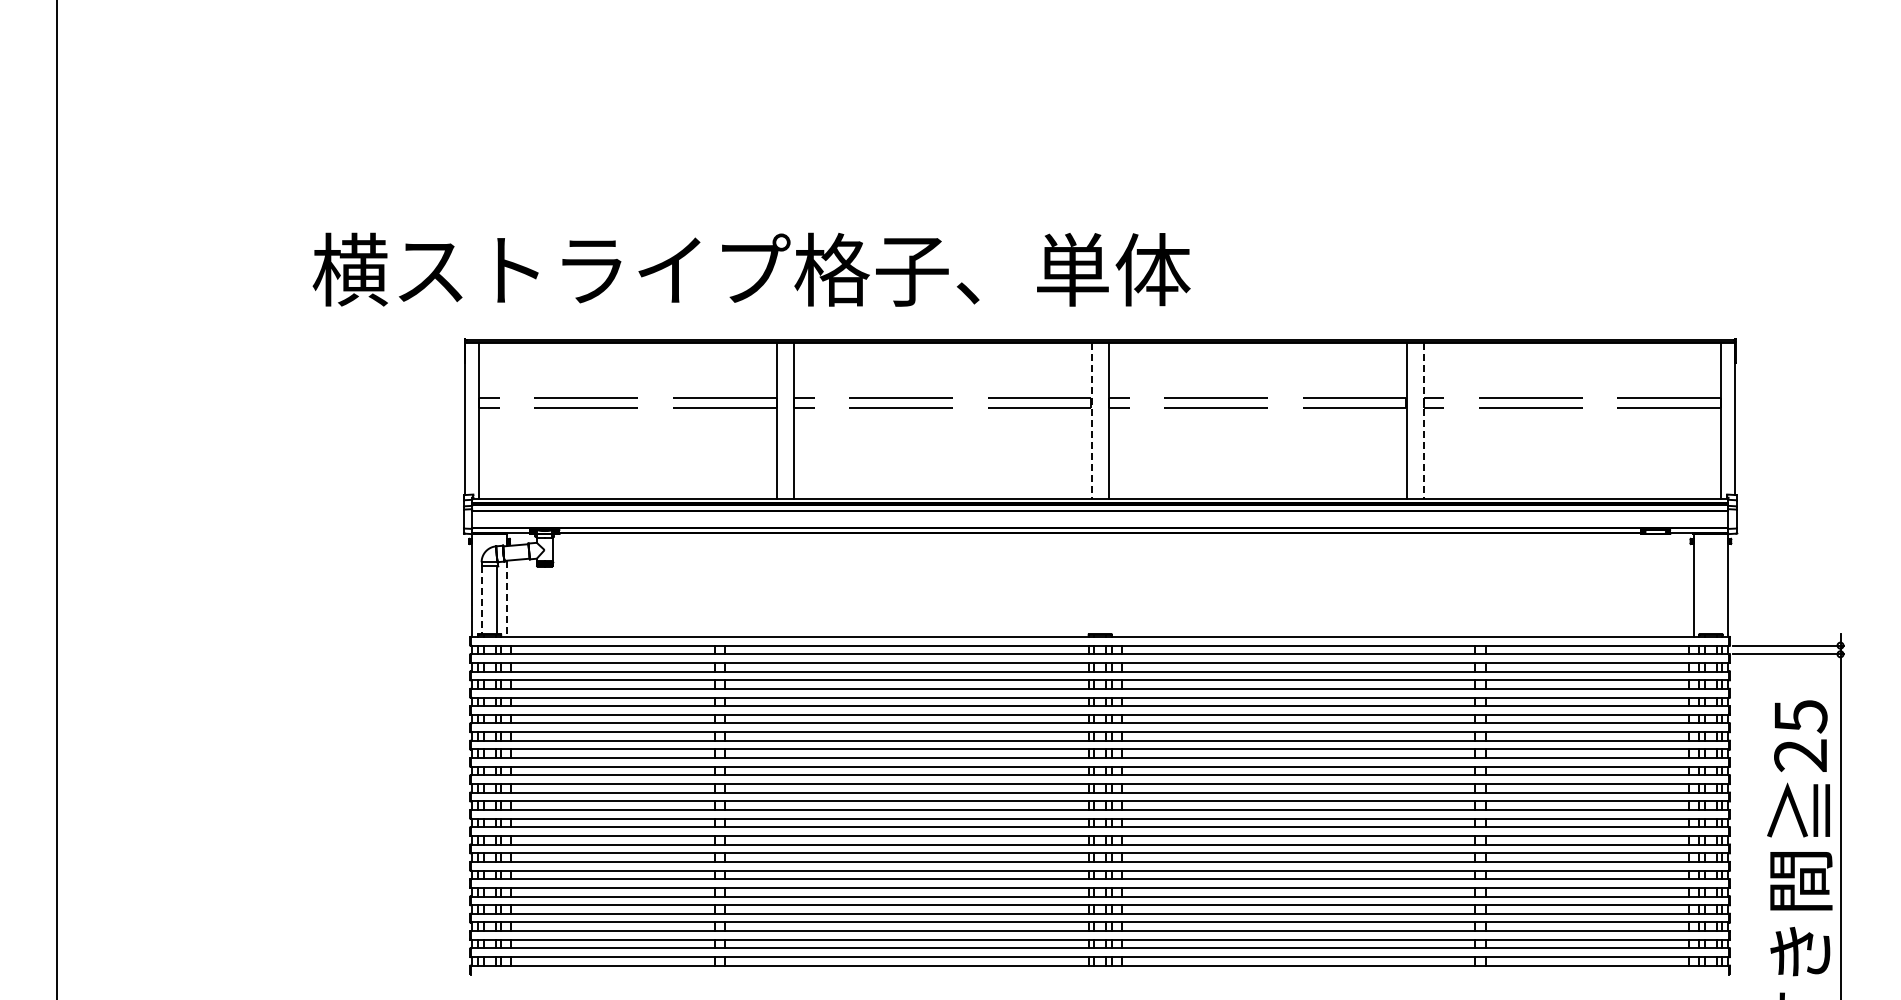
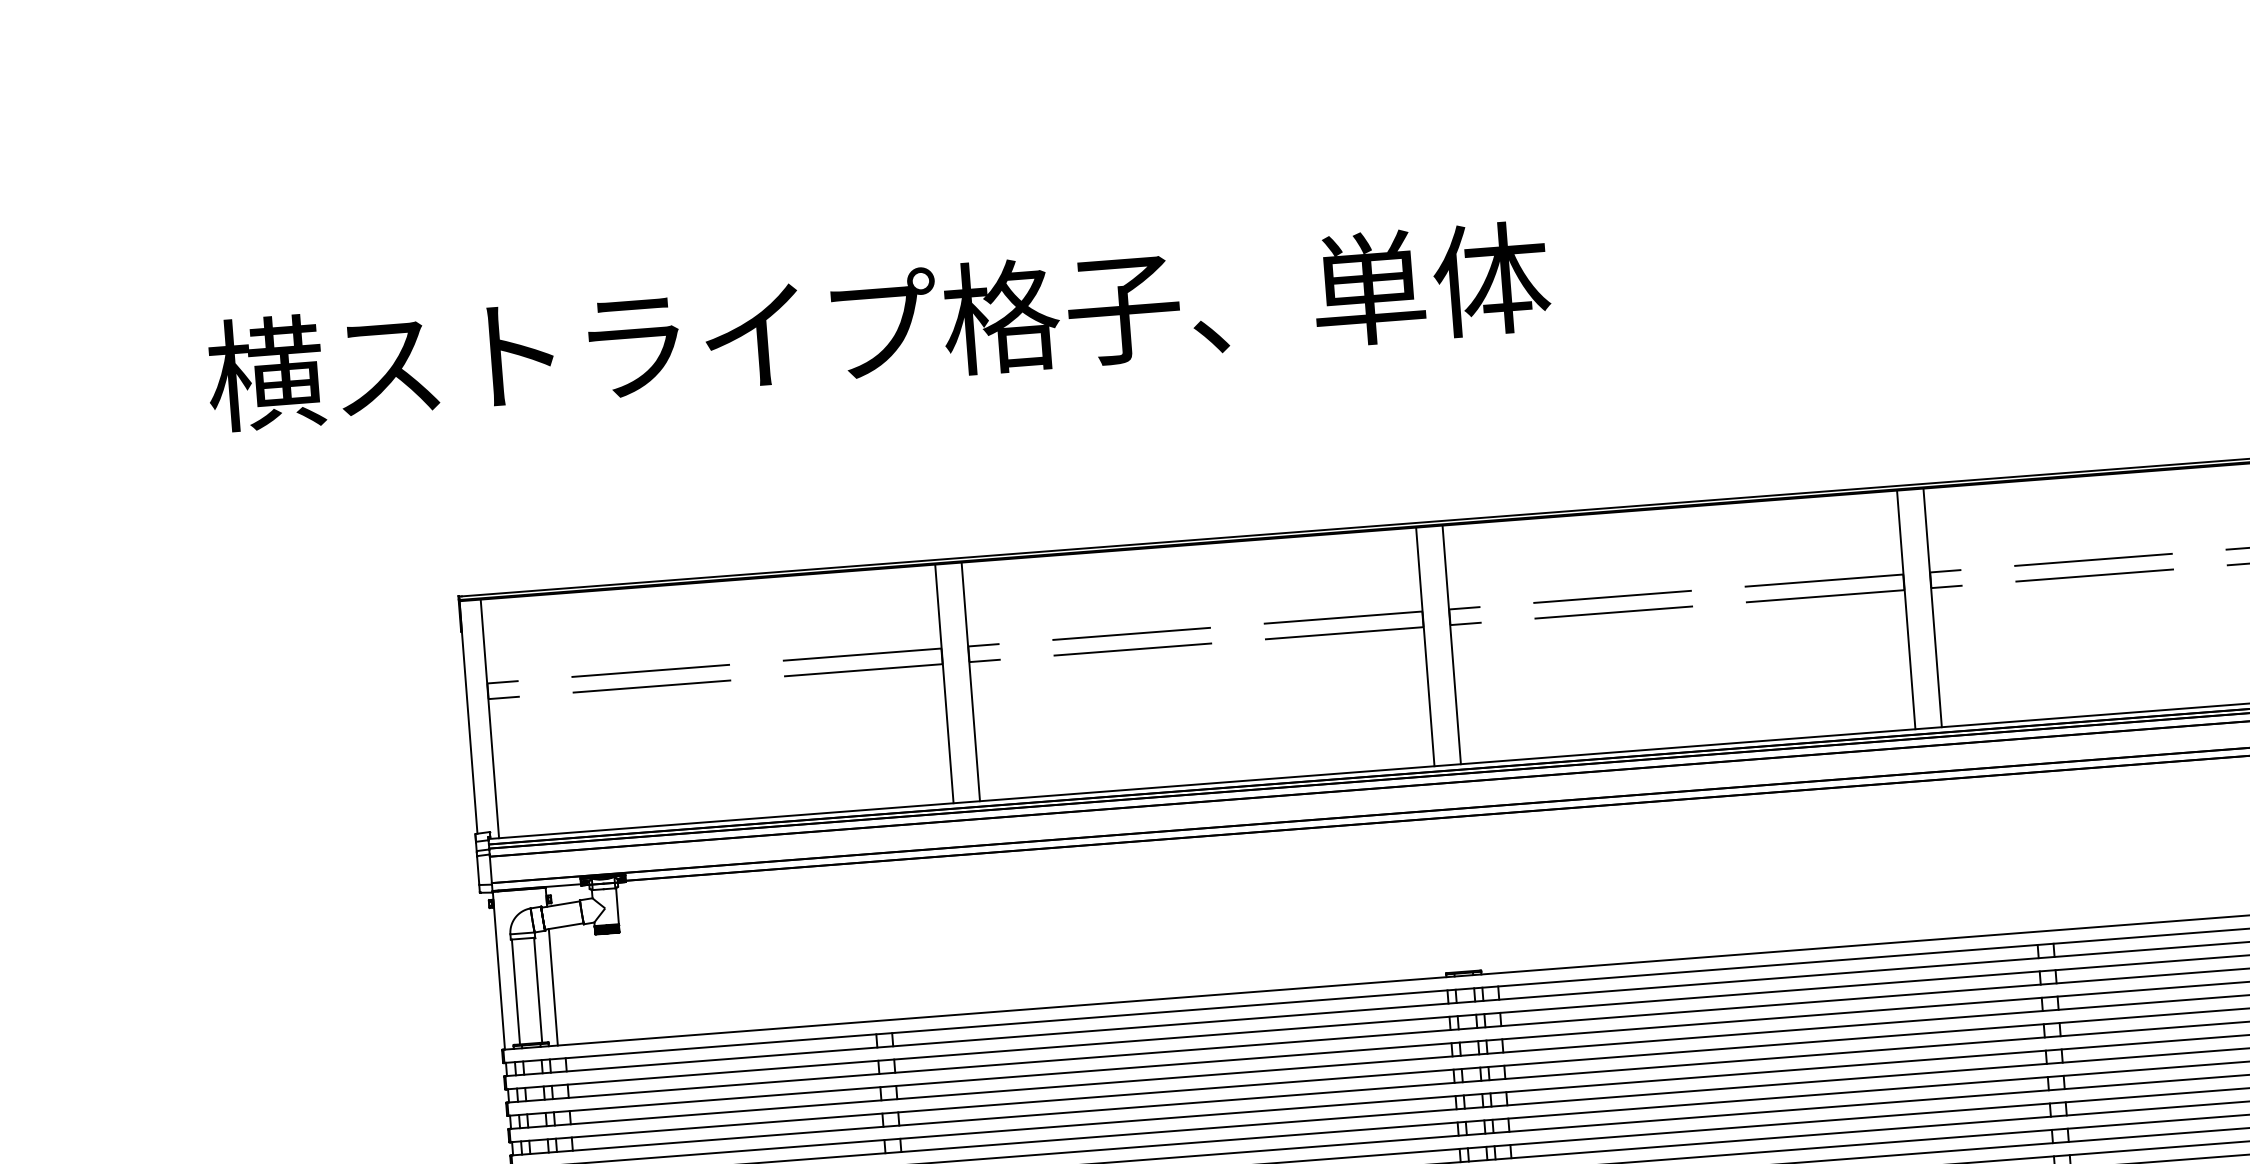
text: (751, 269) -> (878, 325), moved
line: (1091, 421) -> (1425, 647), dashed -> solid
line: (1423, 421) -> (1932, 608), dashed -> solid
line: (506, 599) -> (552, 988), dashed -> solid
line: (482, 600) -> (516, 992), dashed -> solid

